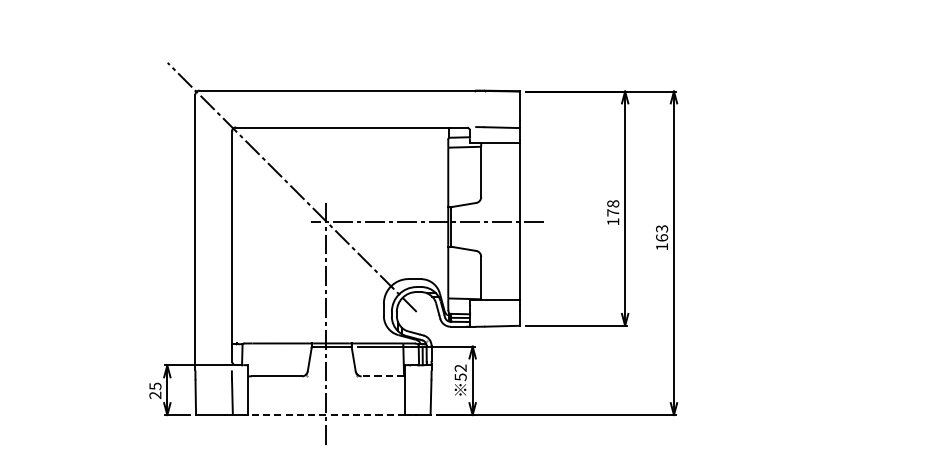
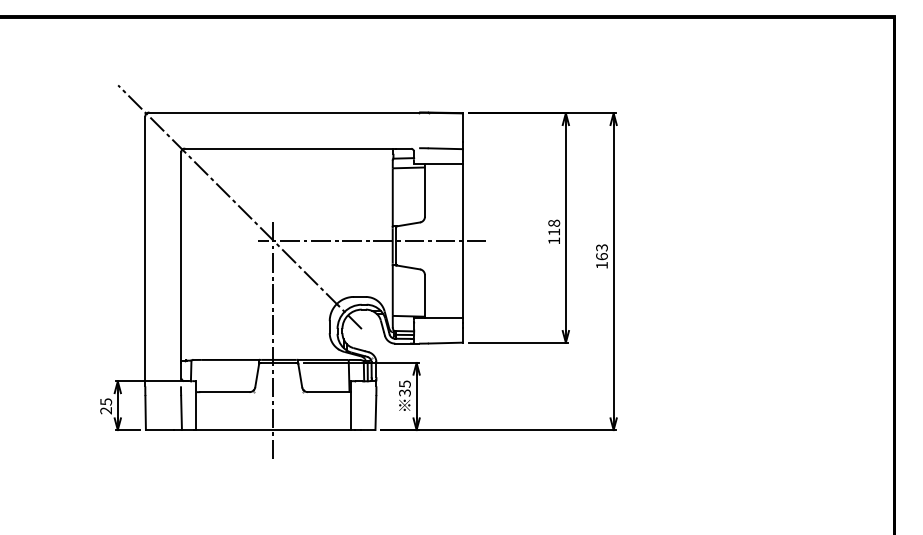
text: (612, 212) -> (553, 231), 178 -> 118
text: (460, 372) -> (404, 388), 52 -> 35
line: (382, 376) -> (328, 392), dashed -> solid
line: (325, 415) -> (272, 430), dashed -> solid

